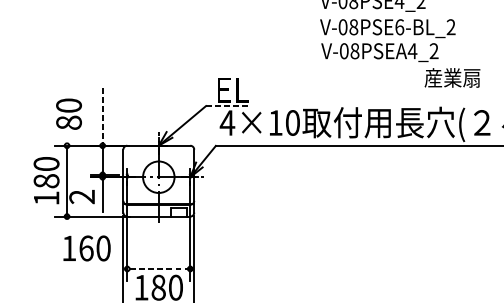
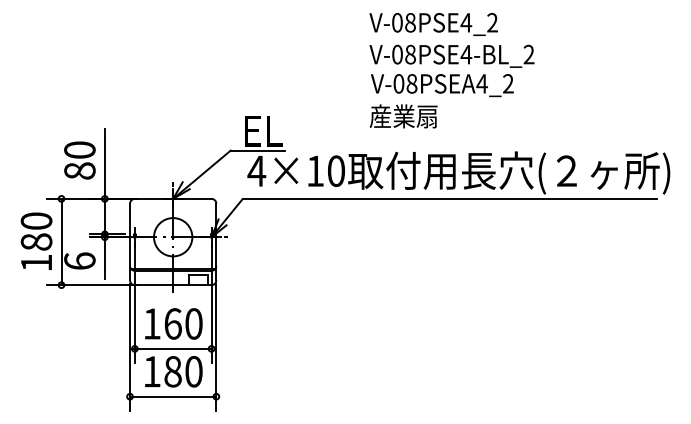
text: (399, 27) -> (466, 54), V-08PSE6-BL_2 -> V-08PSE4-BL_2
text: (452, 78) -> (403, 116), moved
line: (228, 105) -> (257, 150), dashed -> solid
text: (68, 114) -> (79, 160), moved
line: (102, 117) -> (104, 164), dashed -> solid
text: (81, 196) -> (79, 260), 2 -> 6
text: (86, 248) -> (173, 323), moved
line: (158, 268) -> (172, 348), dashed -> solid

